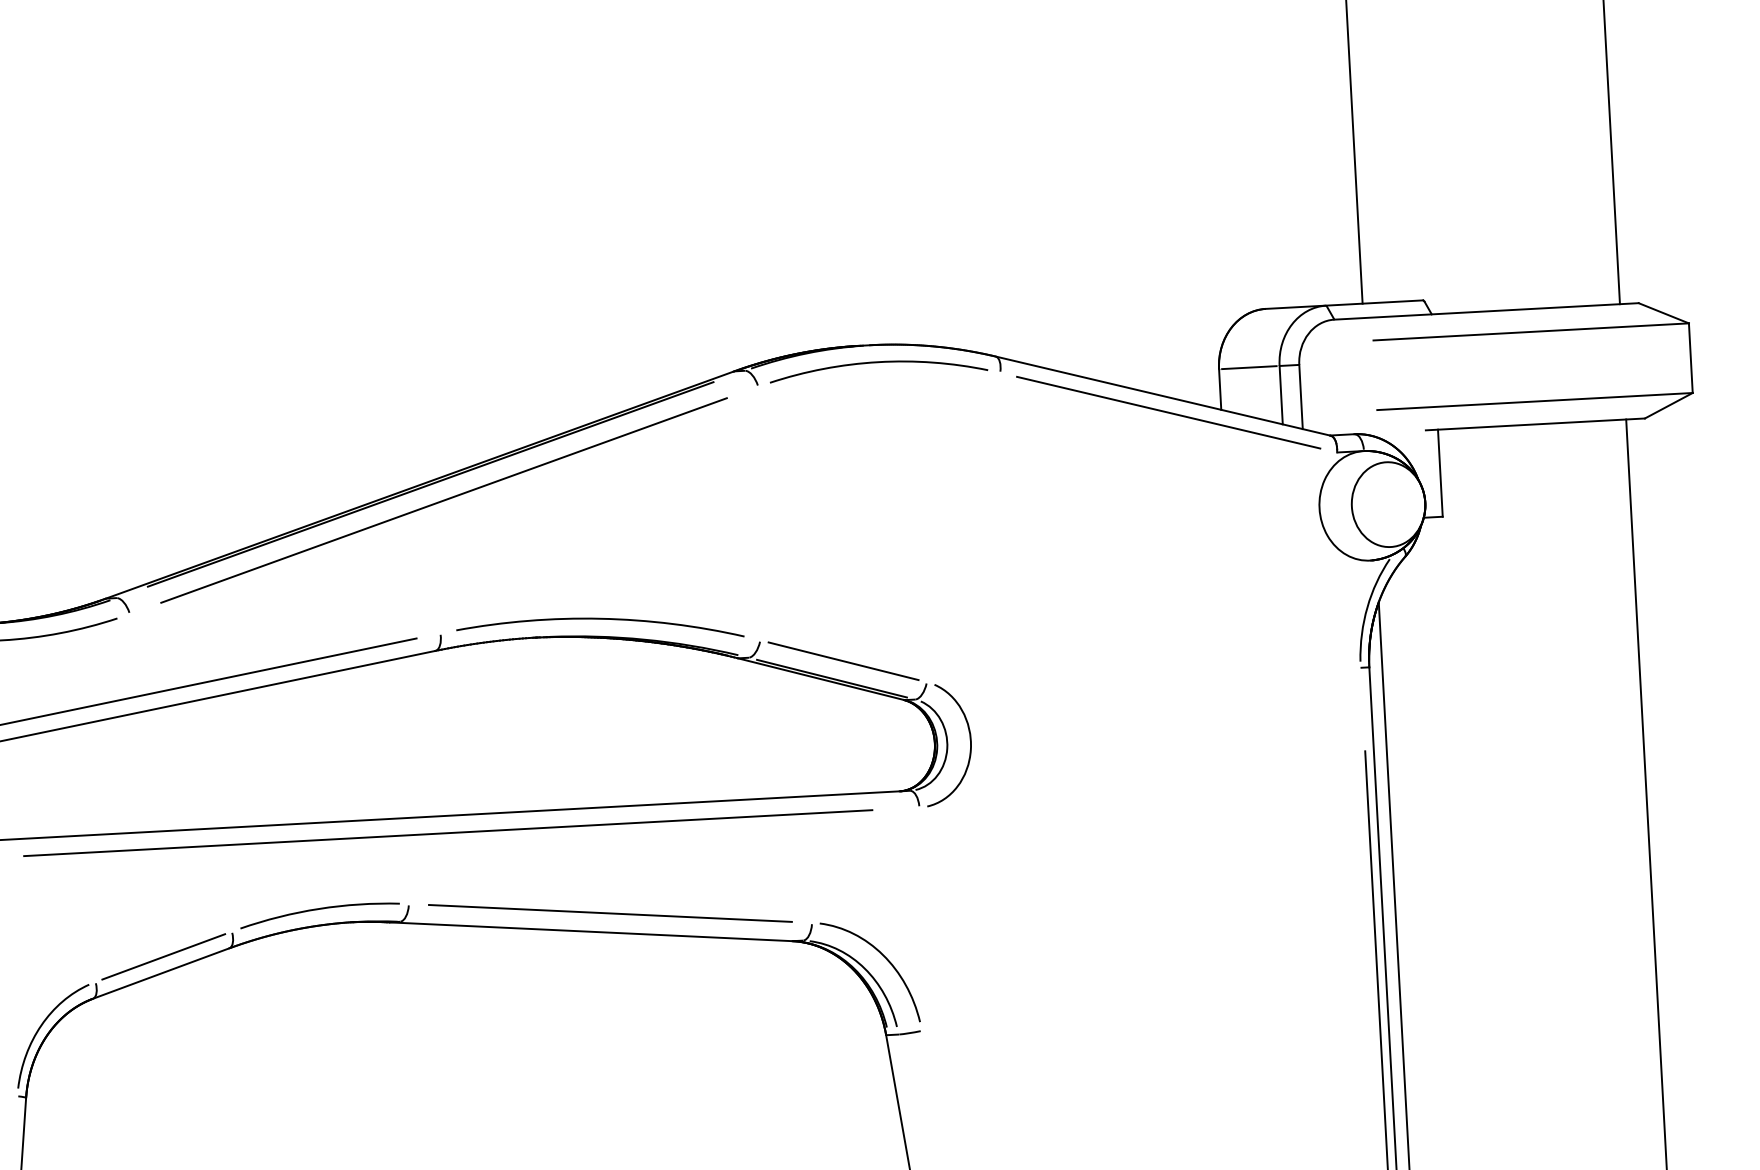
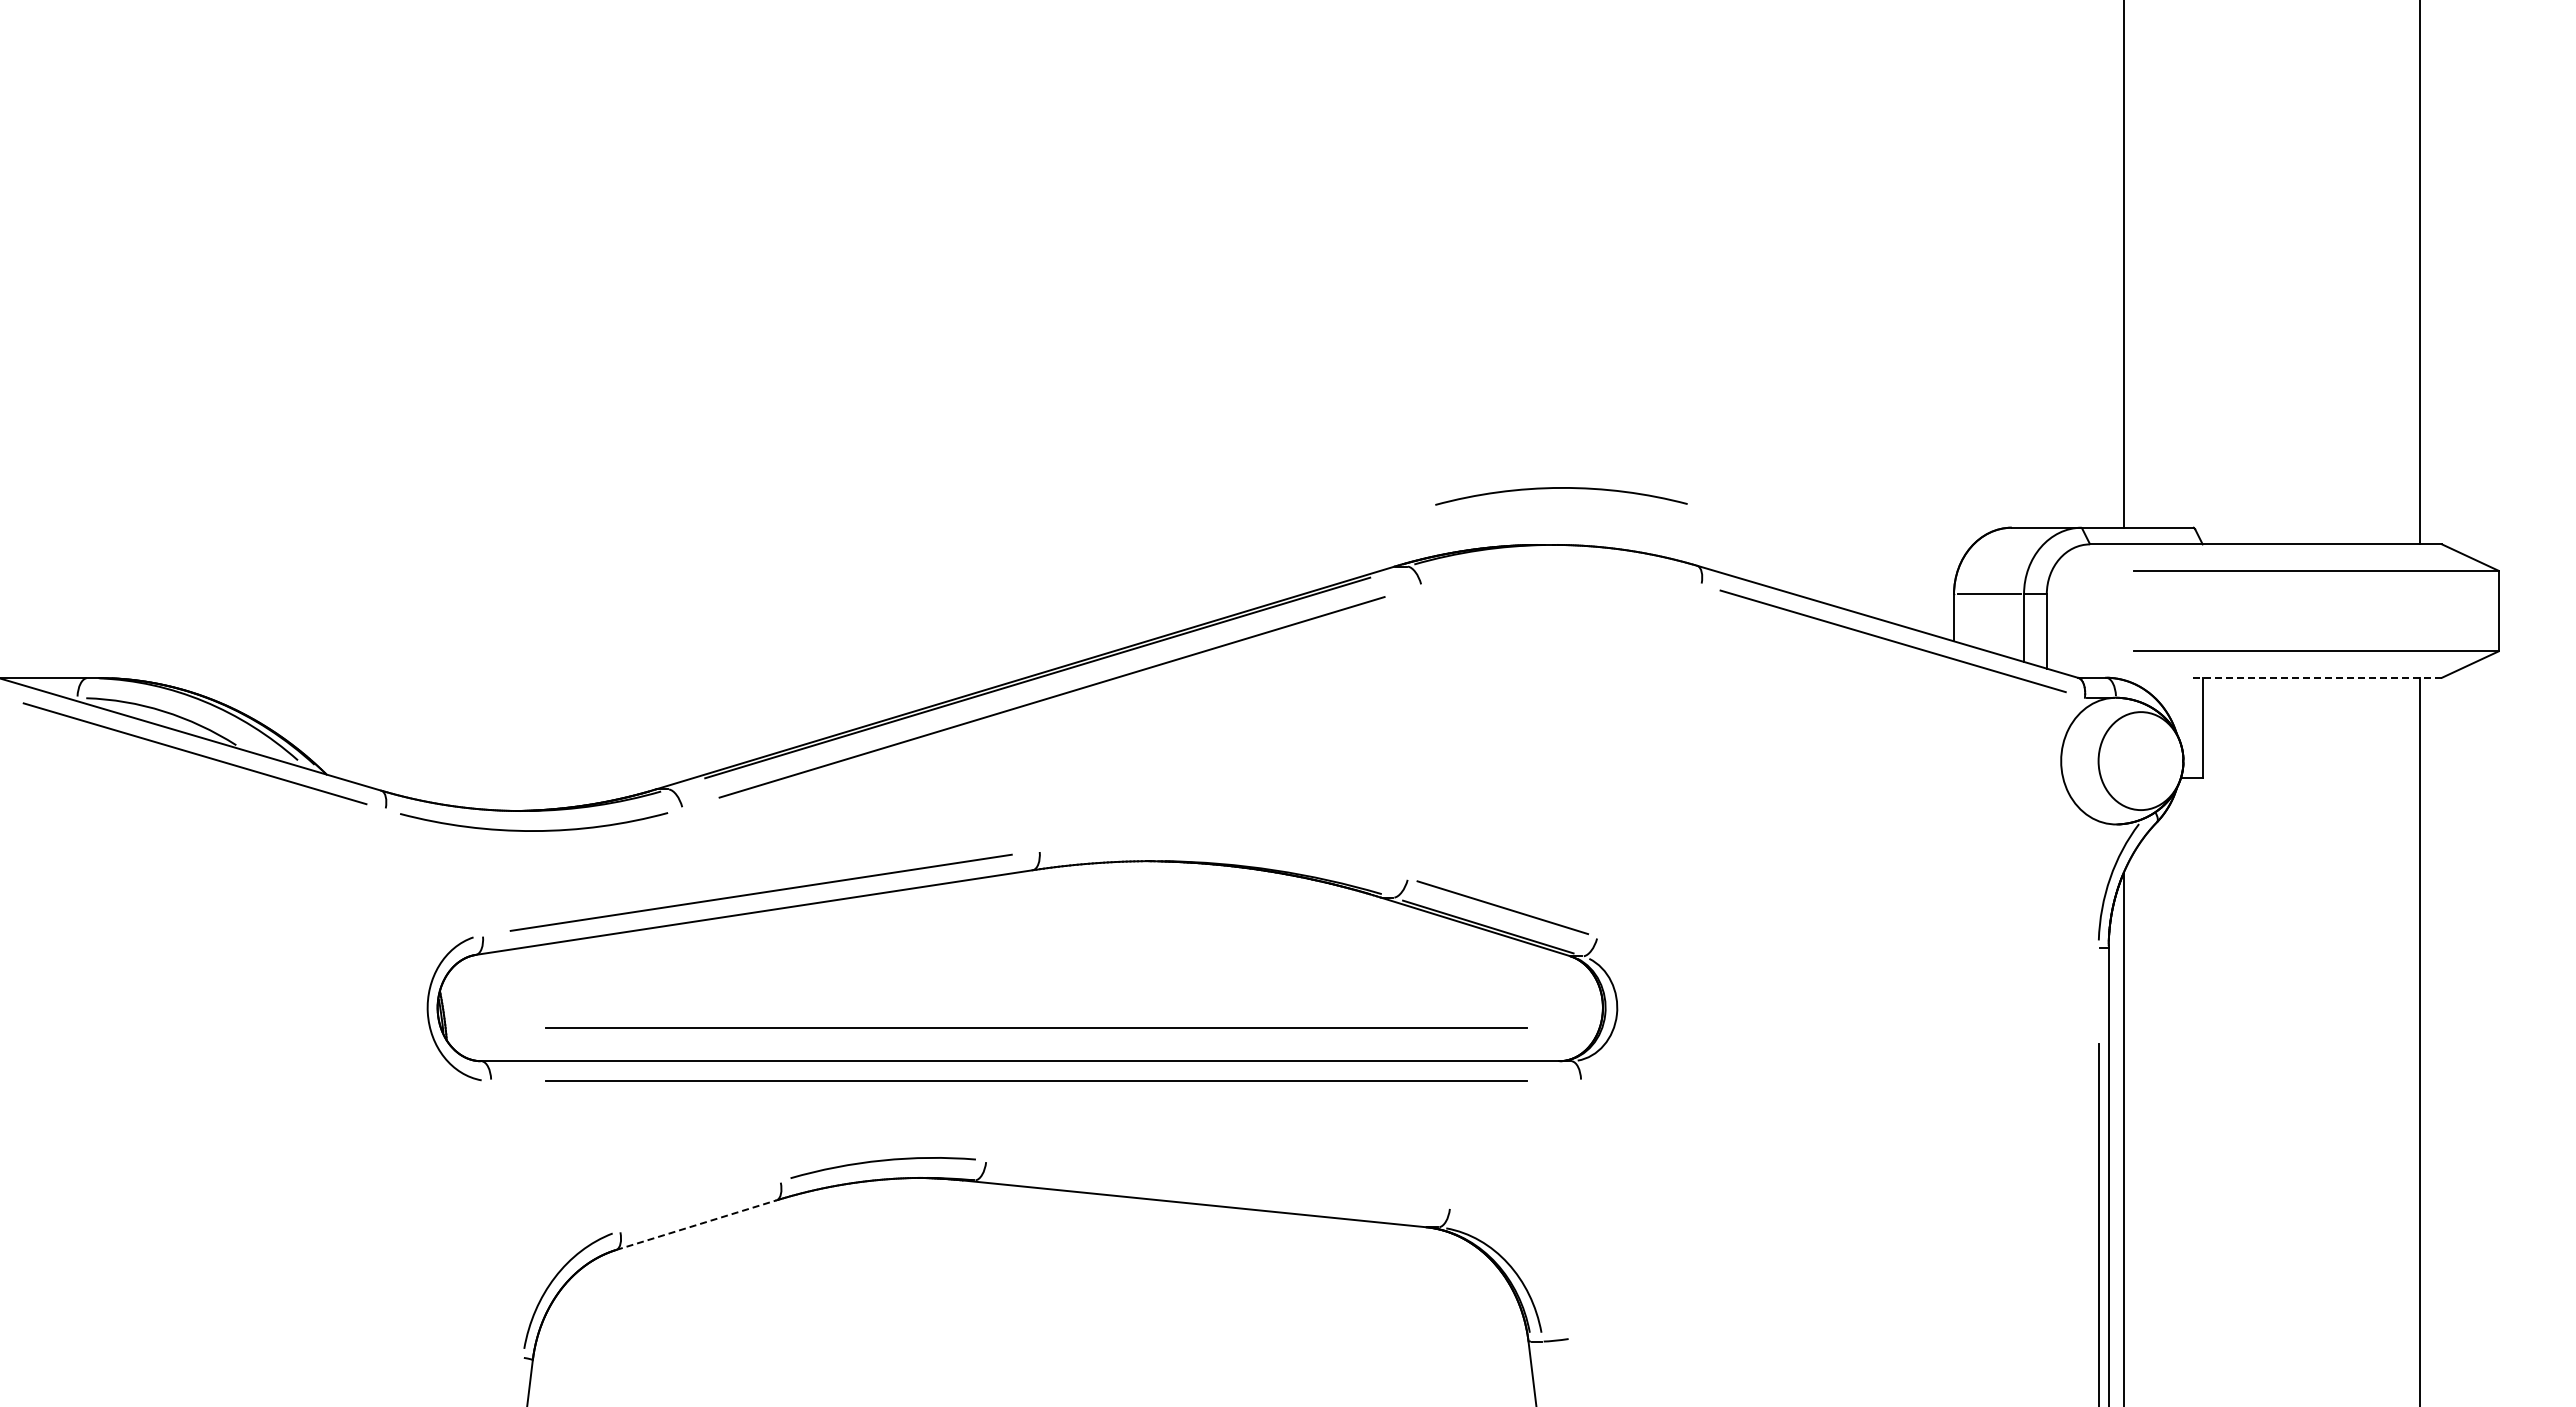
curve: (878, 362) -> (1561, 488), moved
line: (1535, 424) -> (2315, 677), solid -> dashed
curve: (600, 619) -> (1224, 844), removed
curve: (970, 743) -> (1643, 1010), removed
line: (446, 786) -> (1036, 1027), added
line: (609, 913) -> (1217, 1183), removed
line: (163, 956) -> (700, 1205), removed
curve: (883, 957) -> (1530, 1251), removed
line: (161, 973) -> (696, 1225), solid -> dashed

